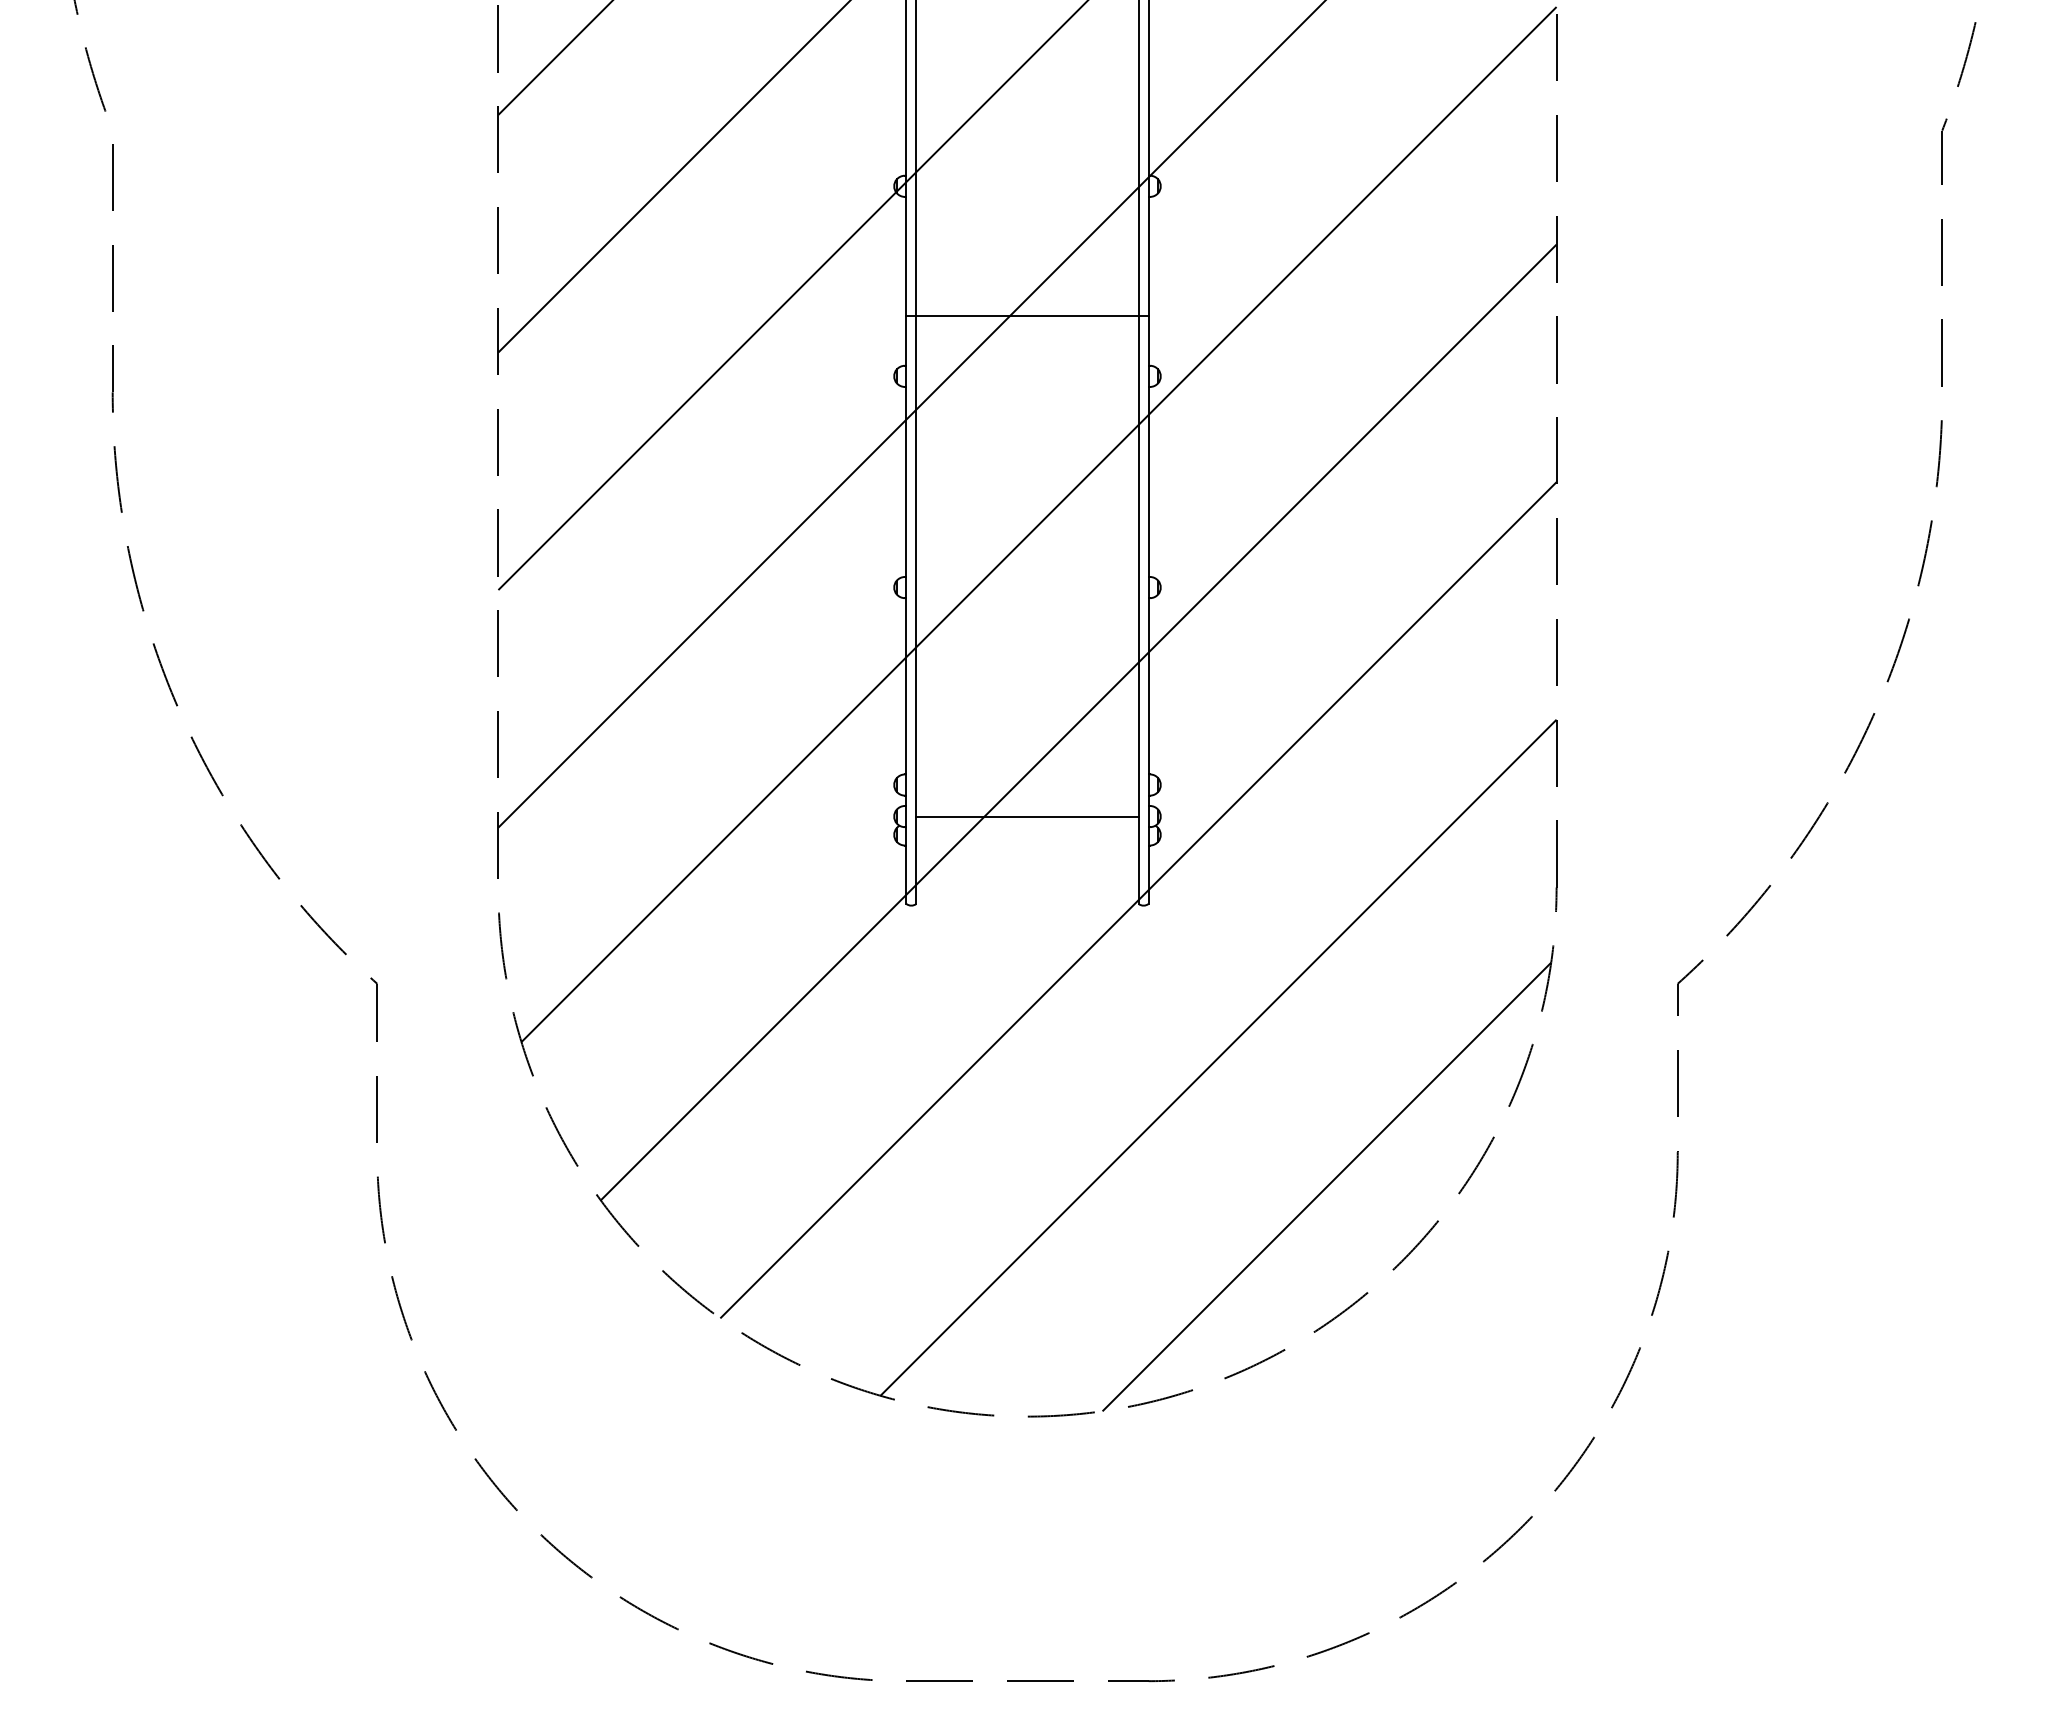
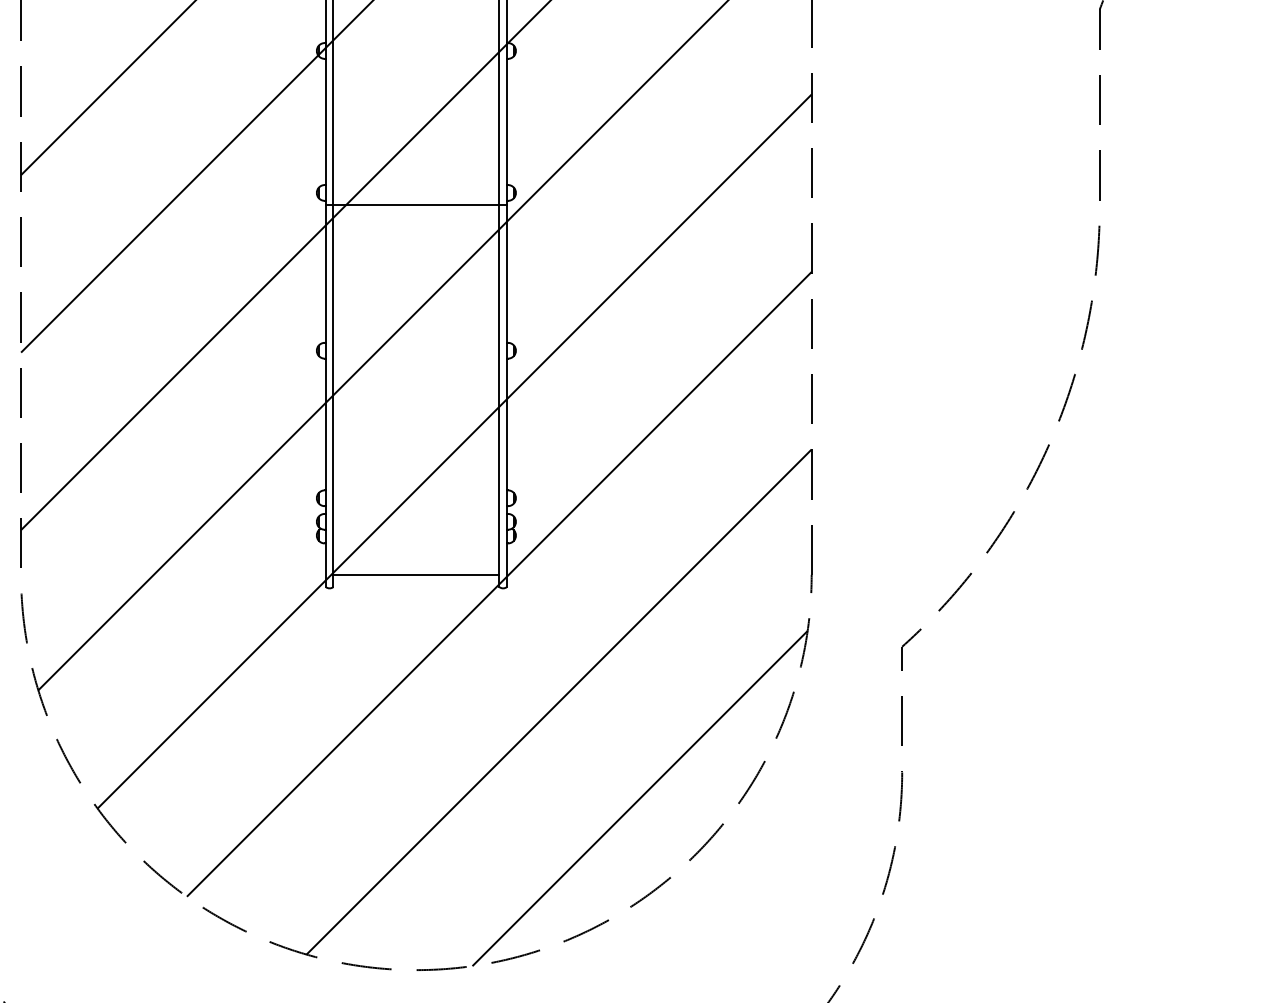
line: (1027, 316) -> (416, 205), moved
line: (1027, 816) -> (416, 574), moved

